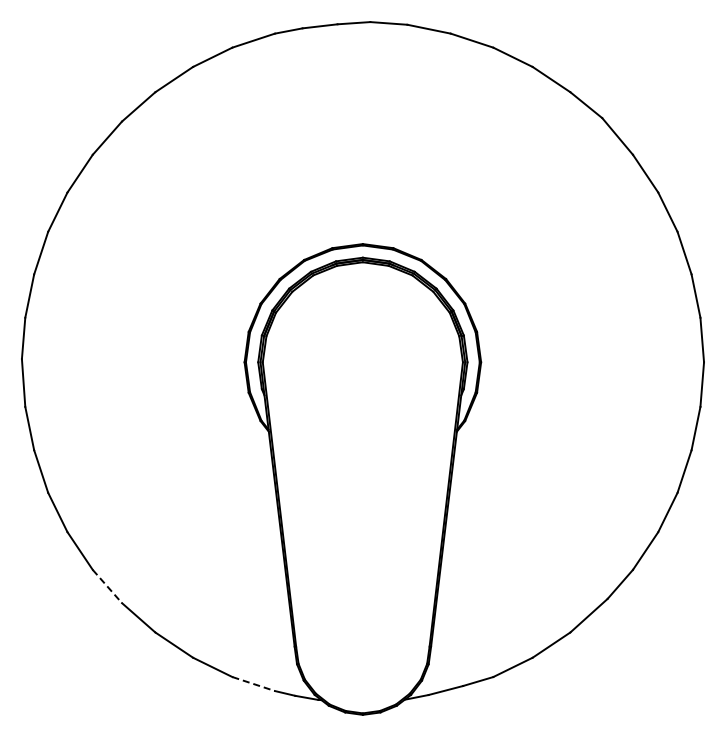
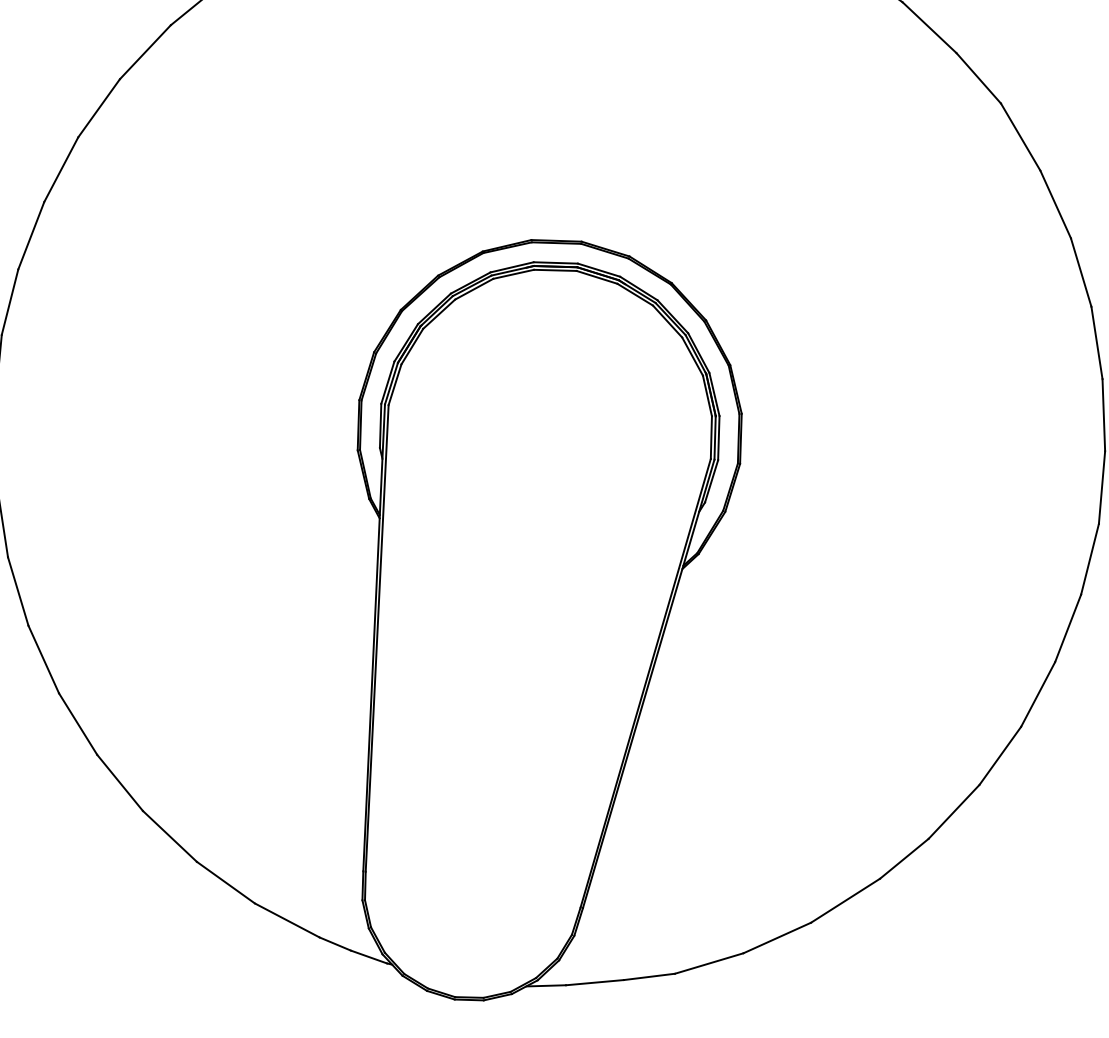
line: (107, 586) -> (78, 724), dashed -> solid
line: (254, 684) -> (288, 921), dashed -> solid

